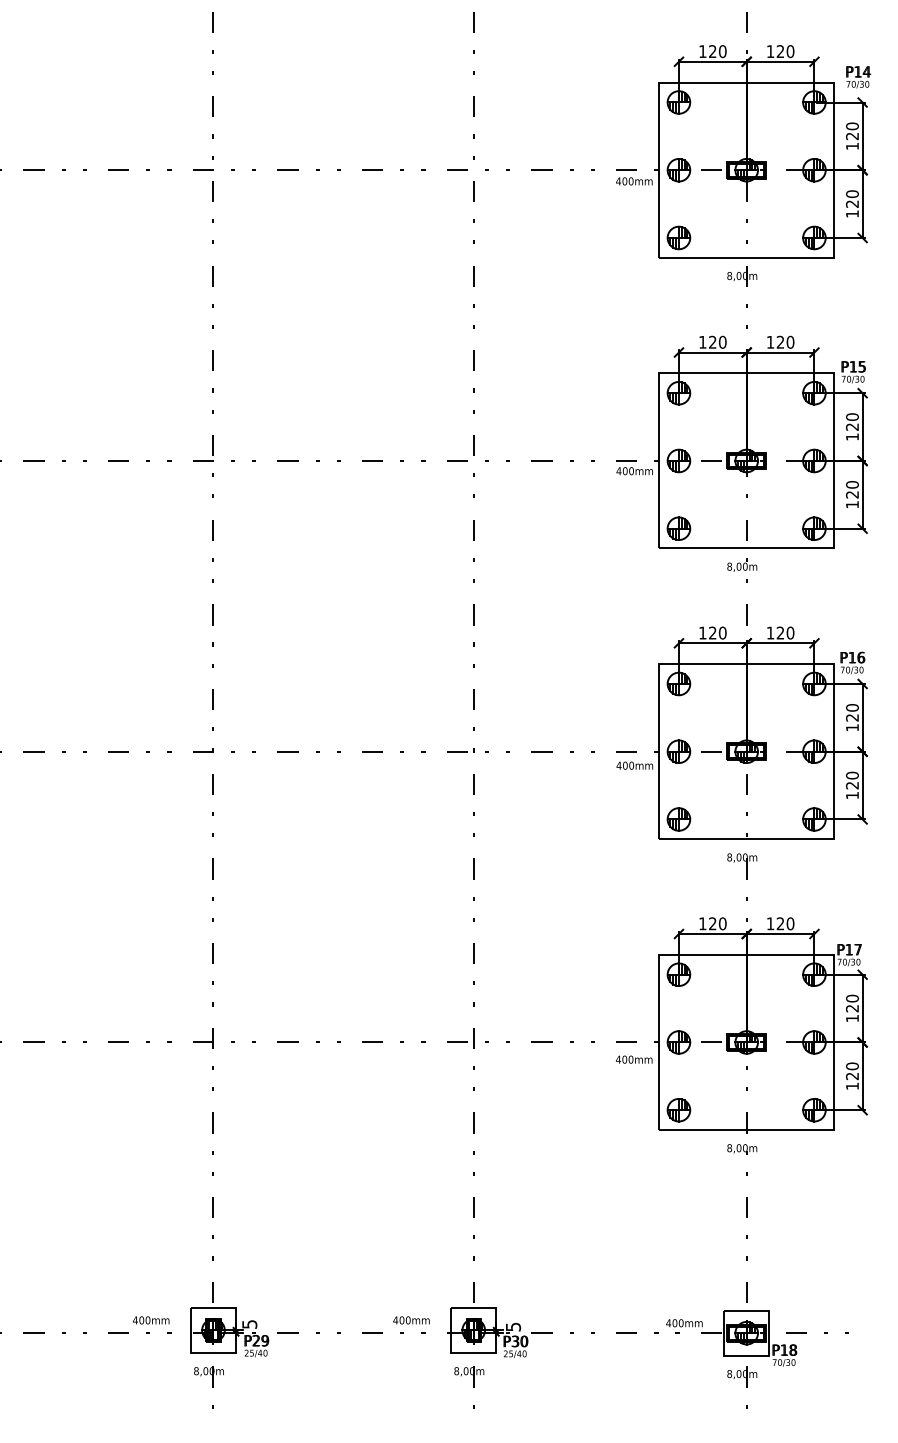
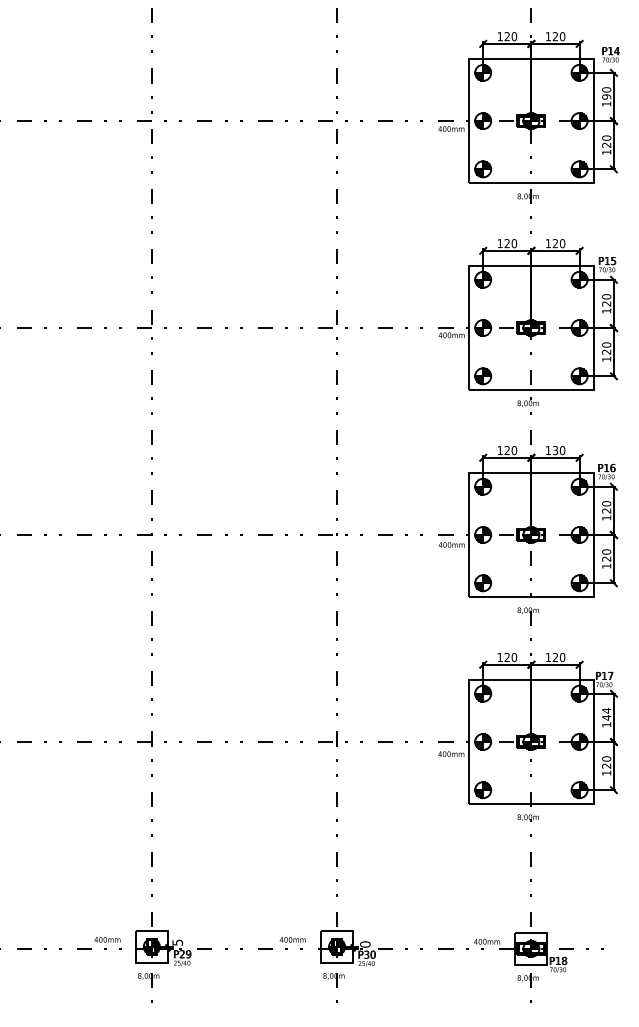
text: (852, 135) -> (606, 96), 120 -> 190
text: (780, 634) -> (555, 451), 120 -> 130
text: (852, 1002) -> (606, 713), 120 -> 144
text: (513, 1327) -> (365, 944), 5 -> 0

